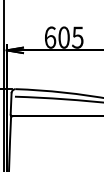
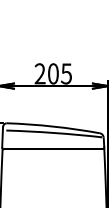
text: (49, 37) -> (39, 73), 605 -> 205

